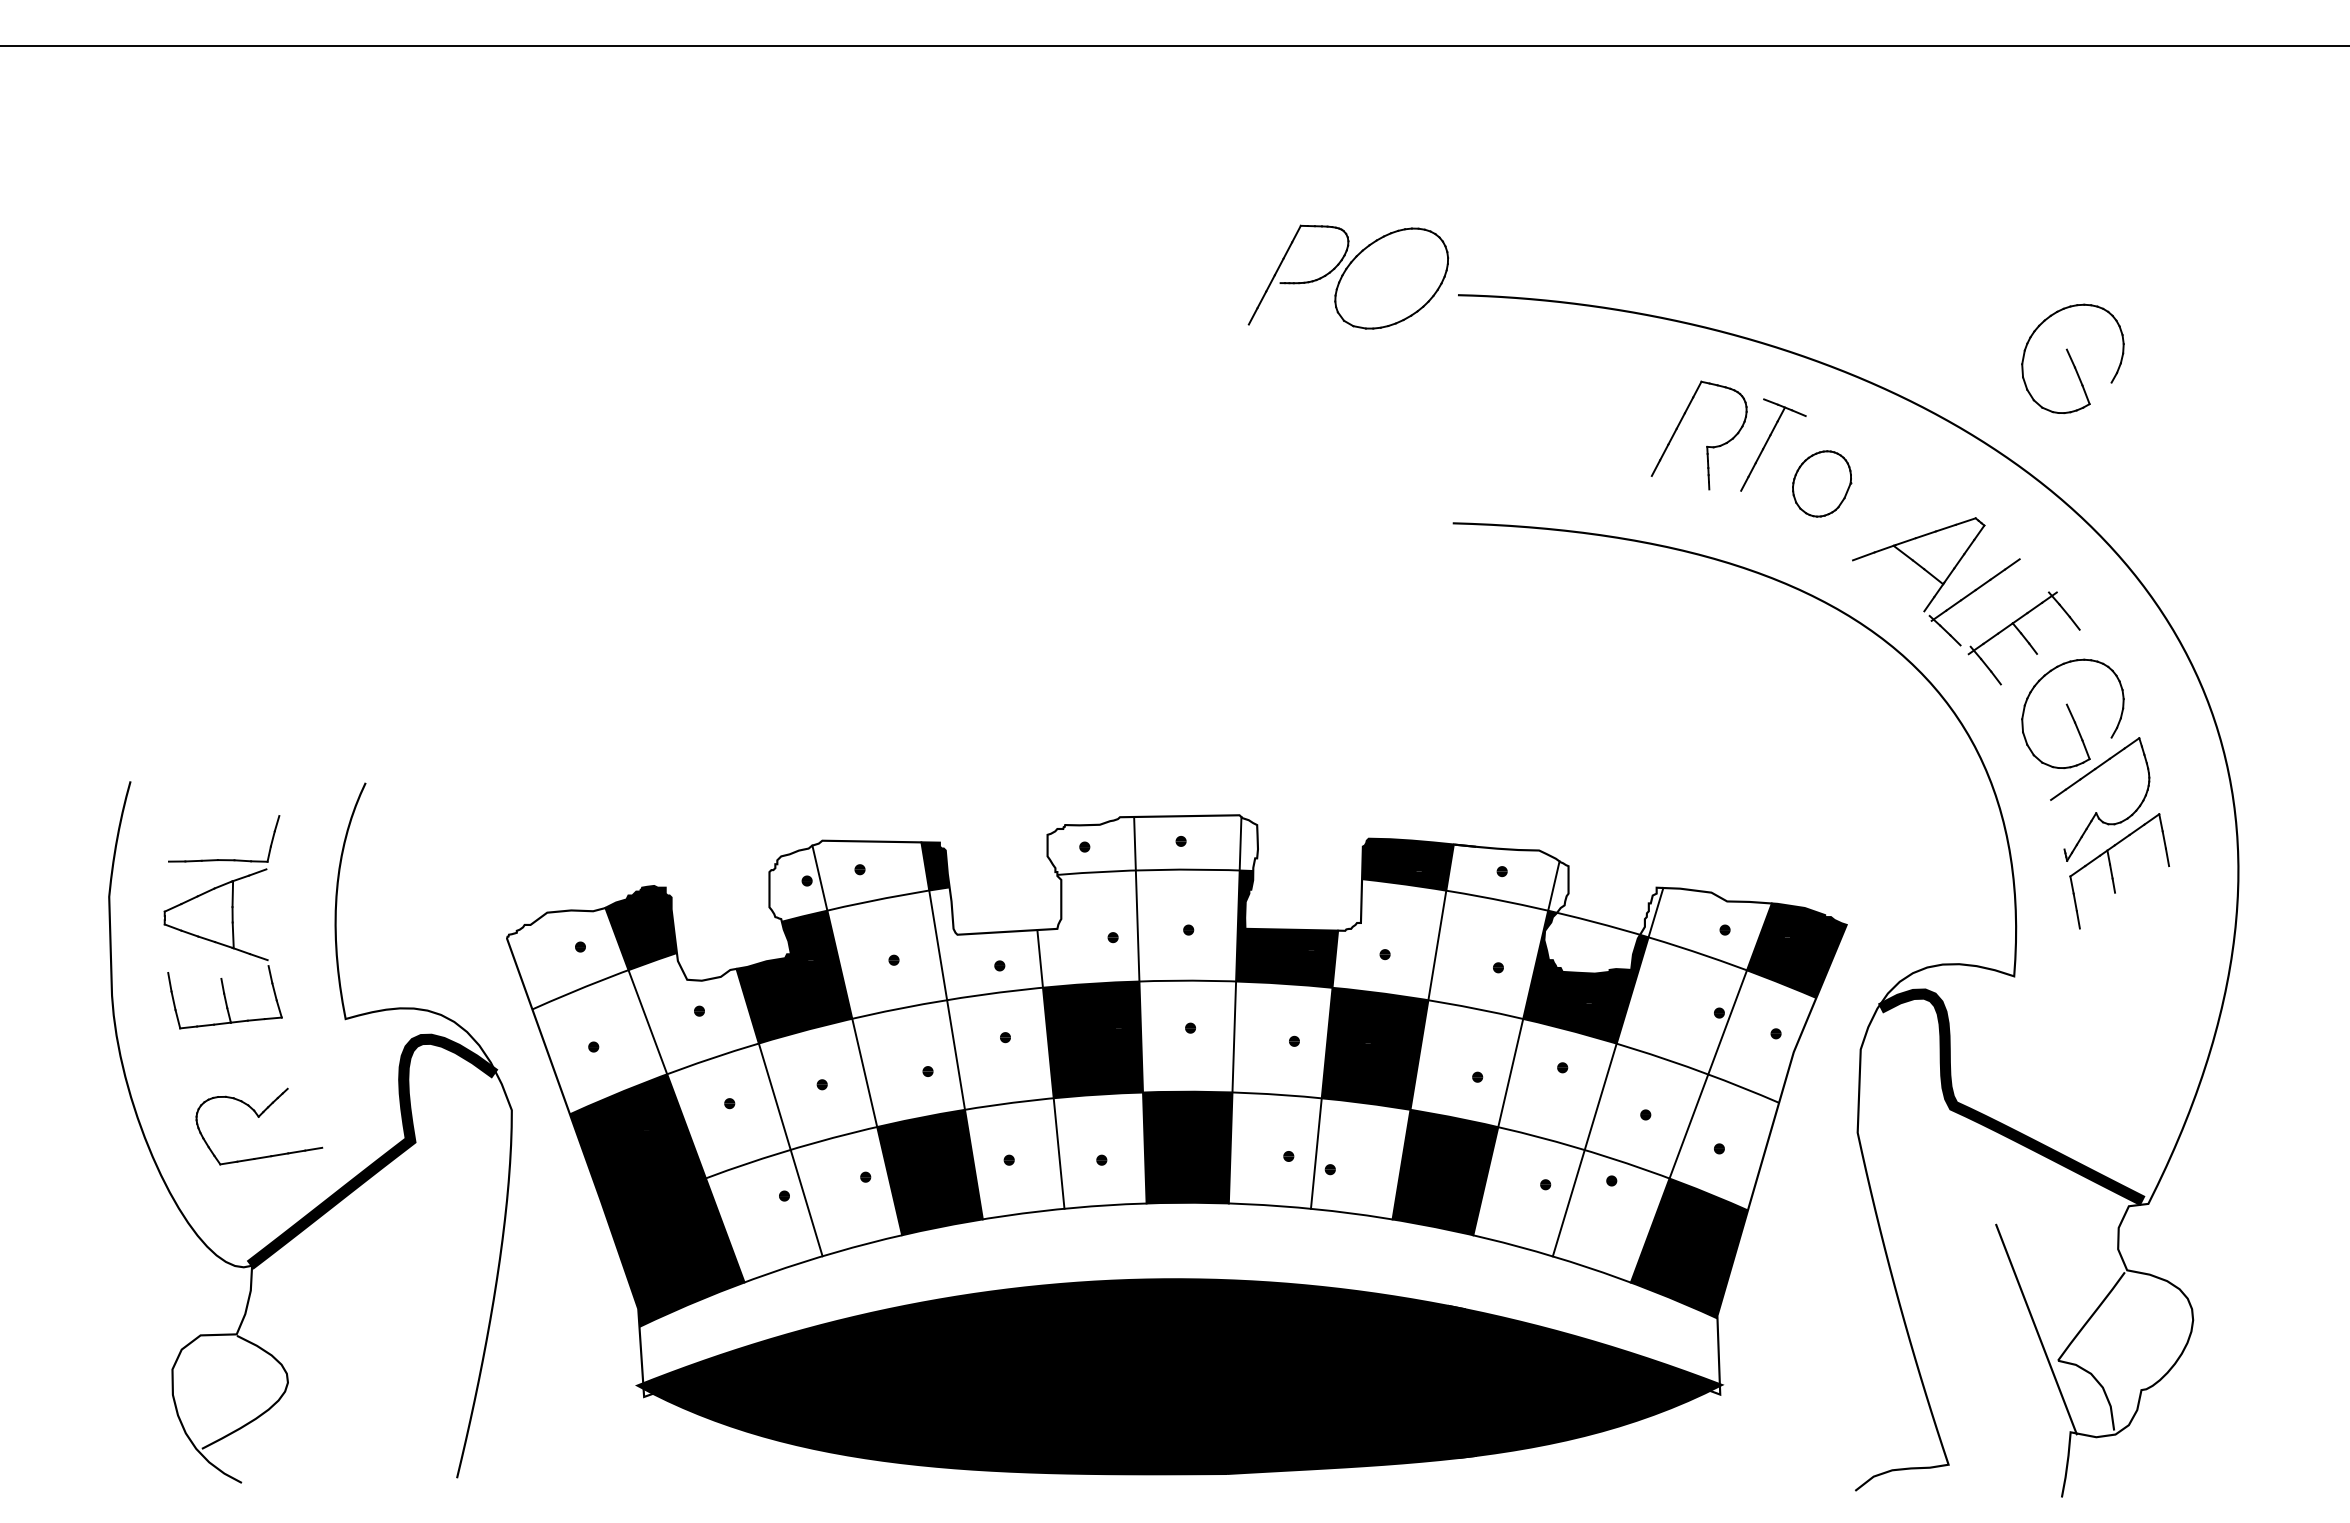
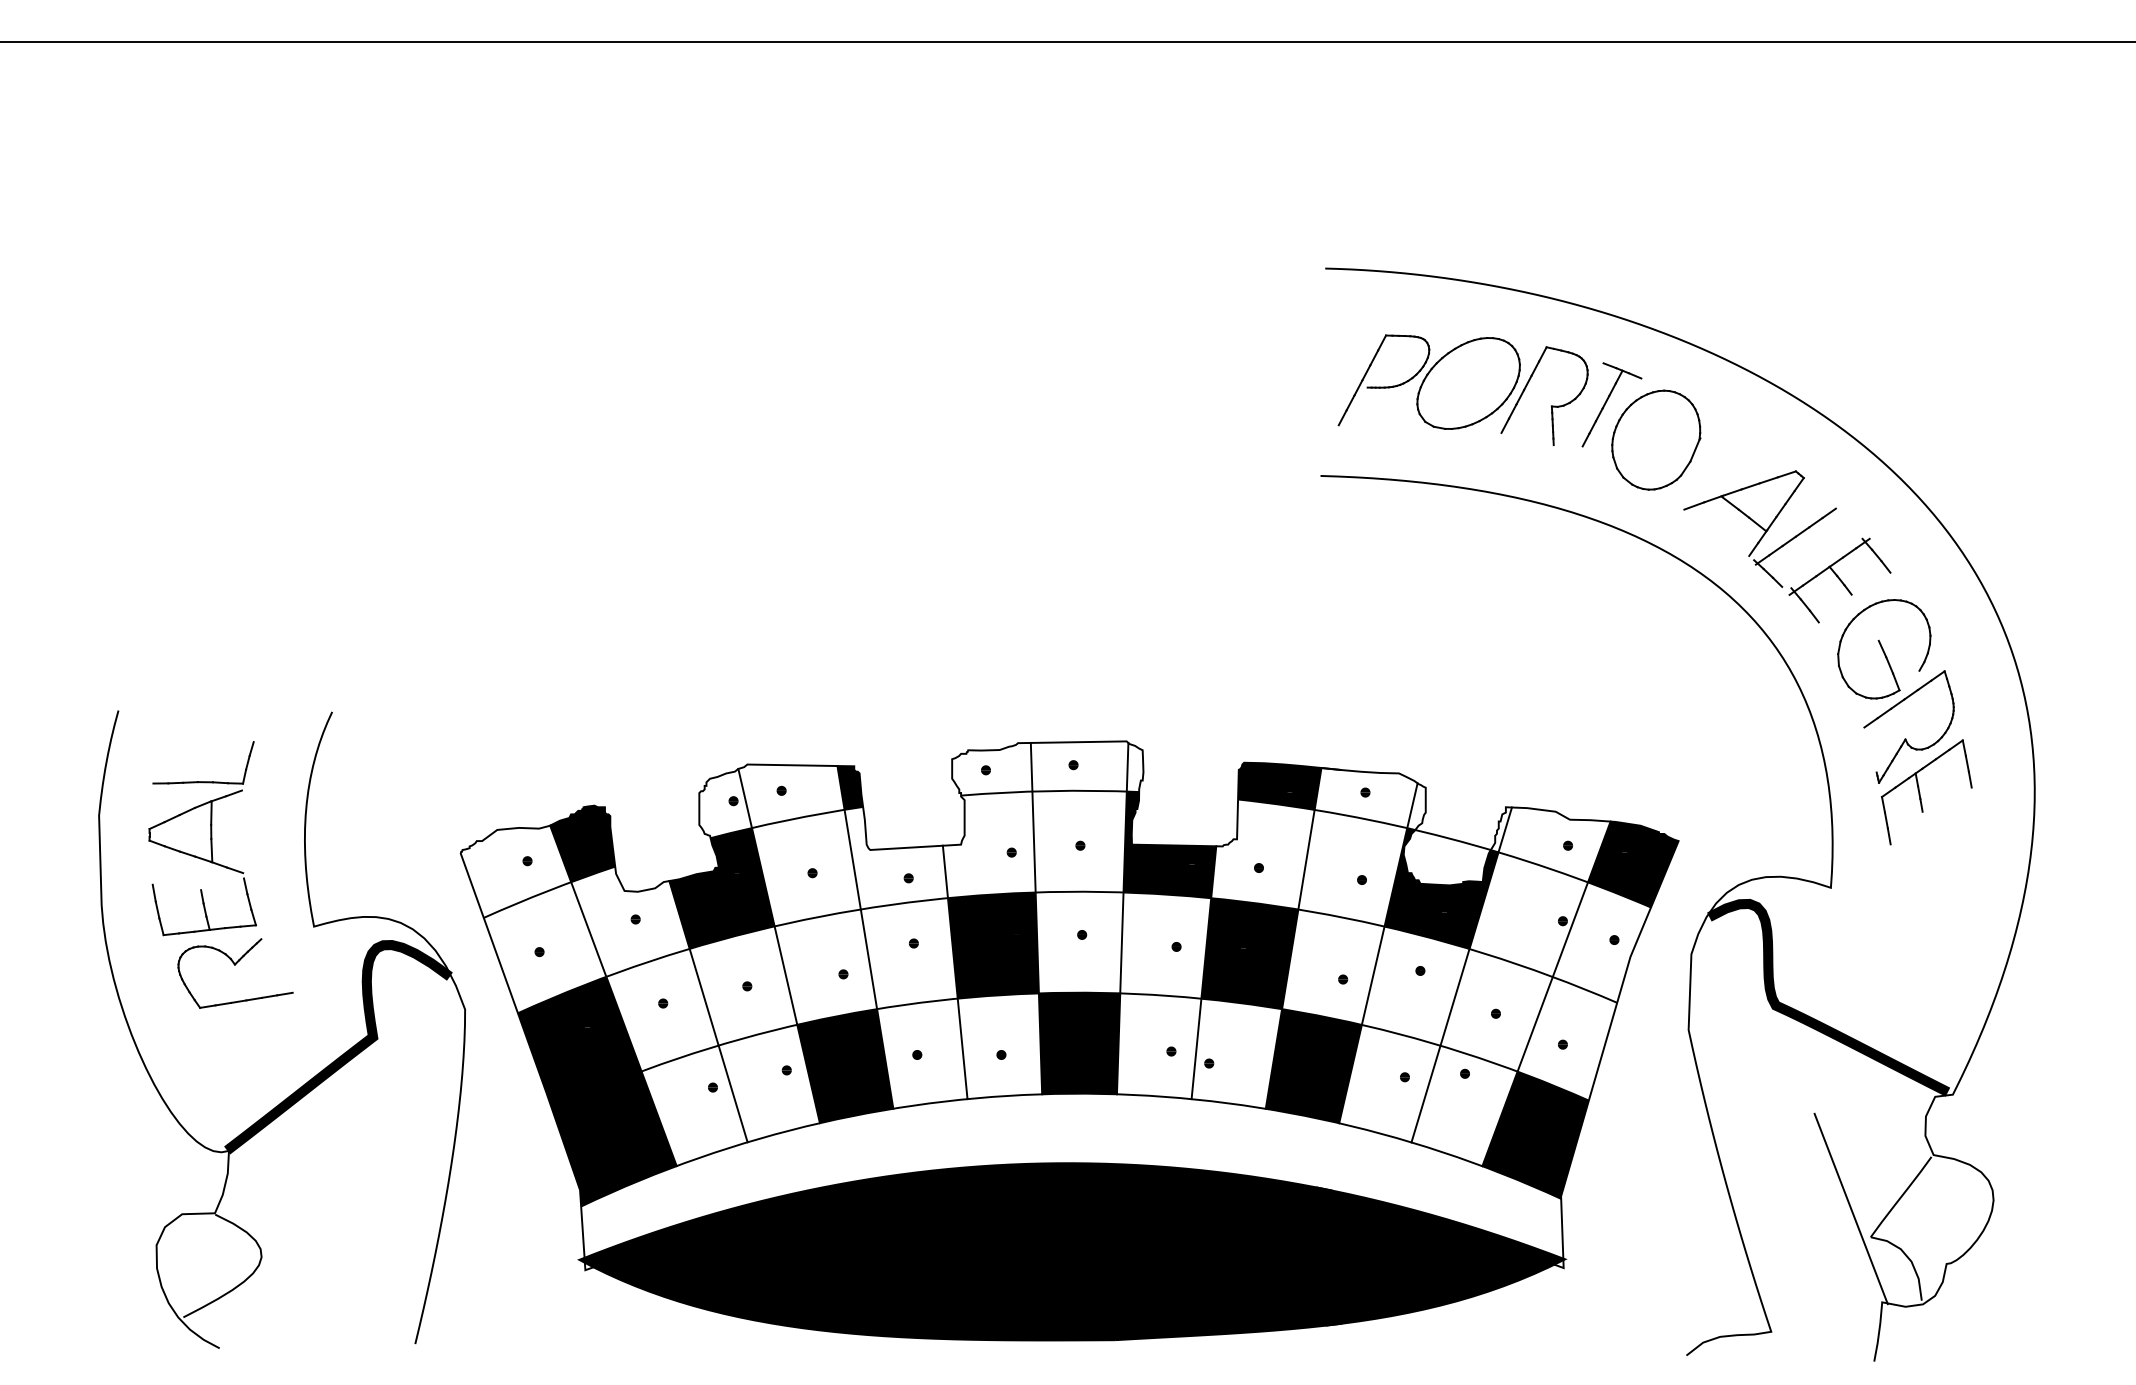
part: (1348, 276) -> (1429, 381), moved
part: (2072, 358) -> (1883, 326), removed
part: (1821, 483) -> (1655, 439), size x1.67
part: (259, 1117) -> (235, 965), moved

